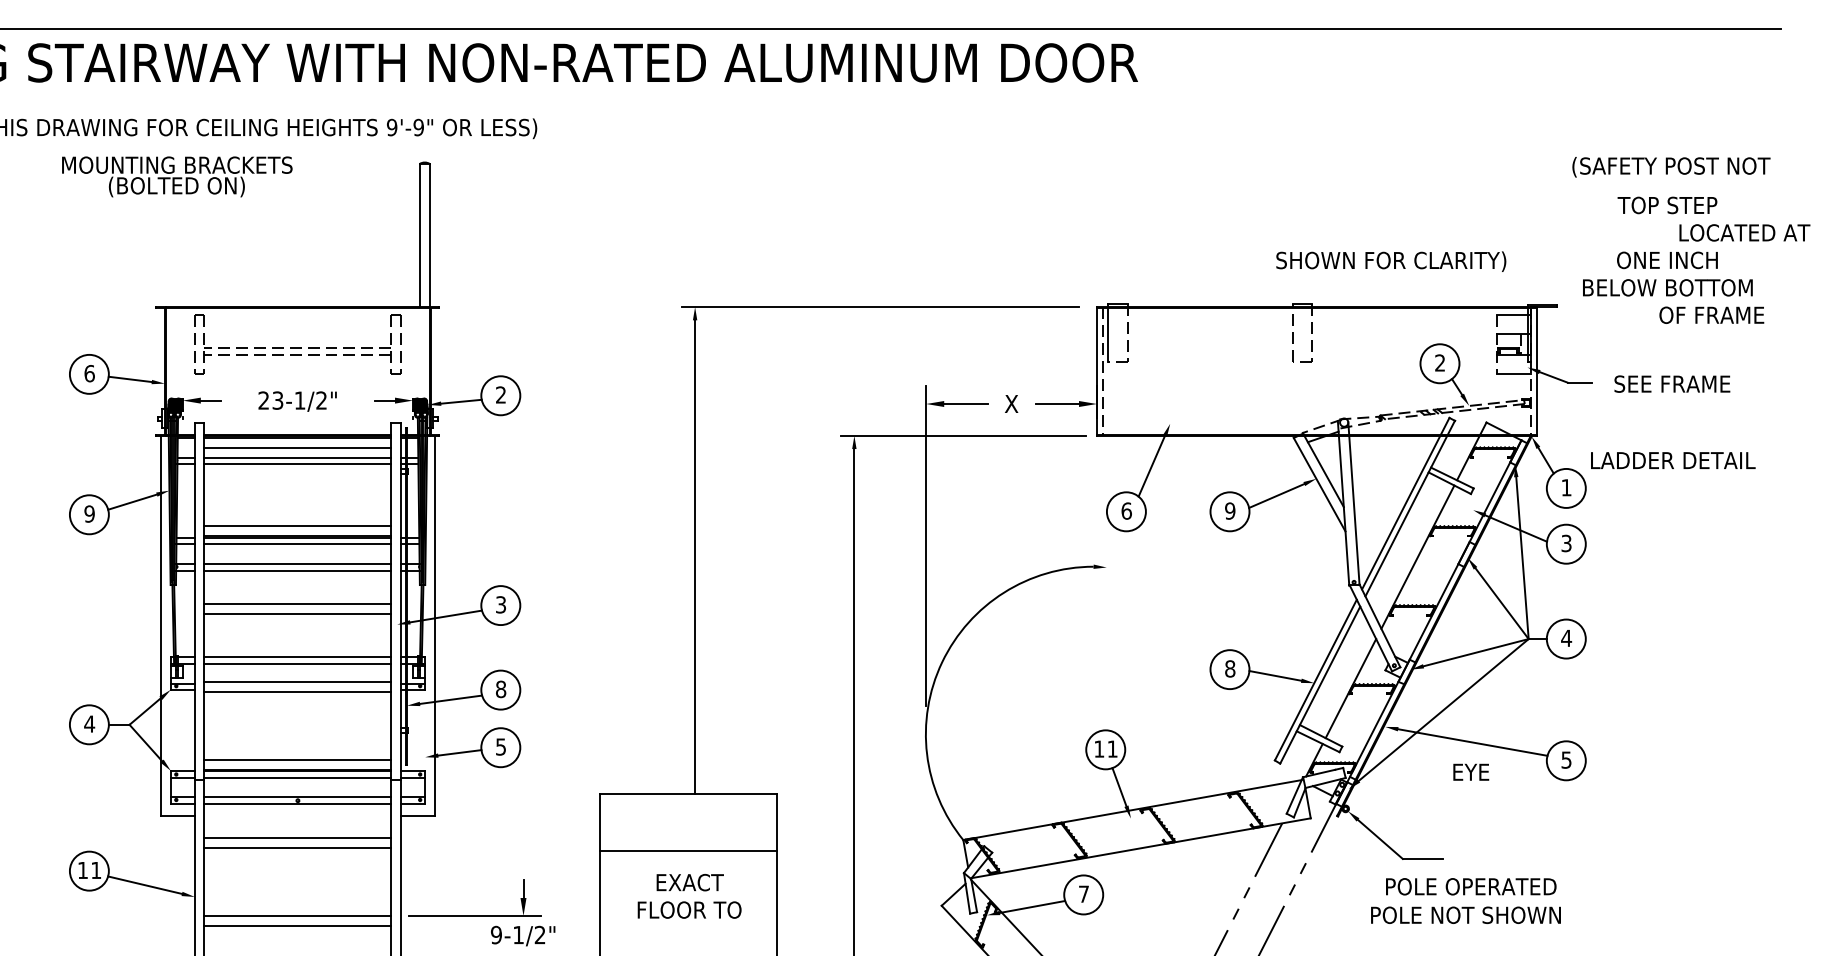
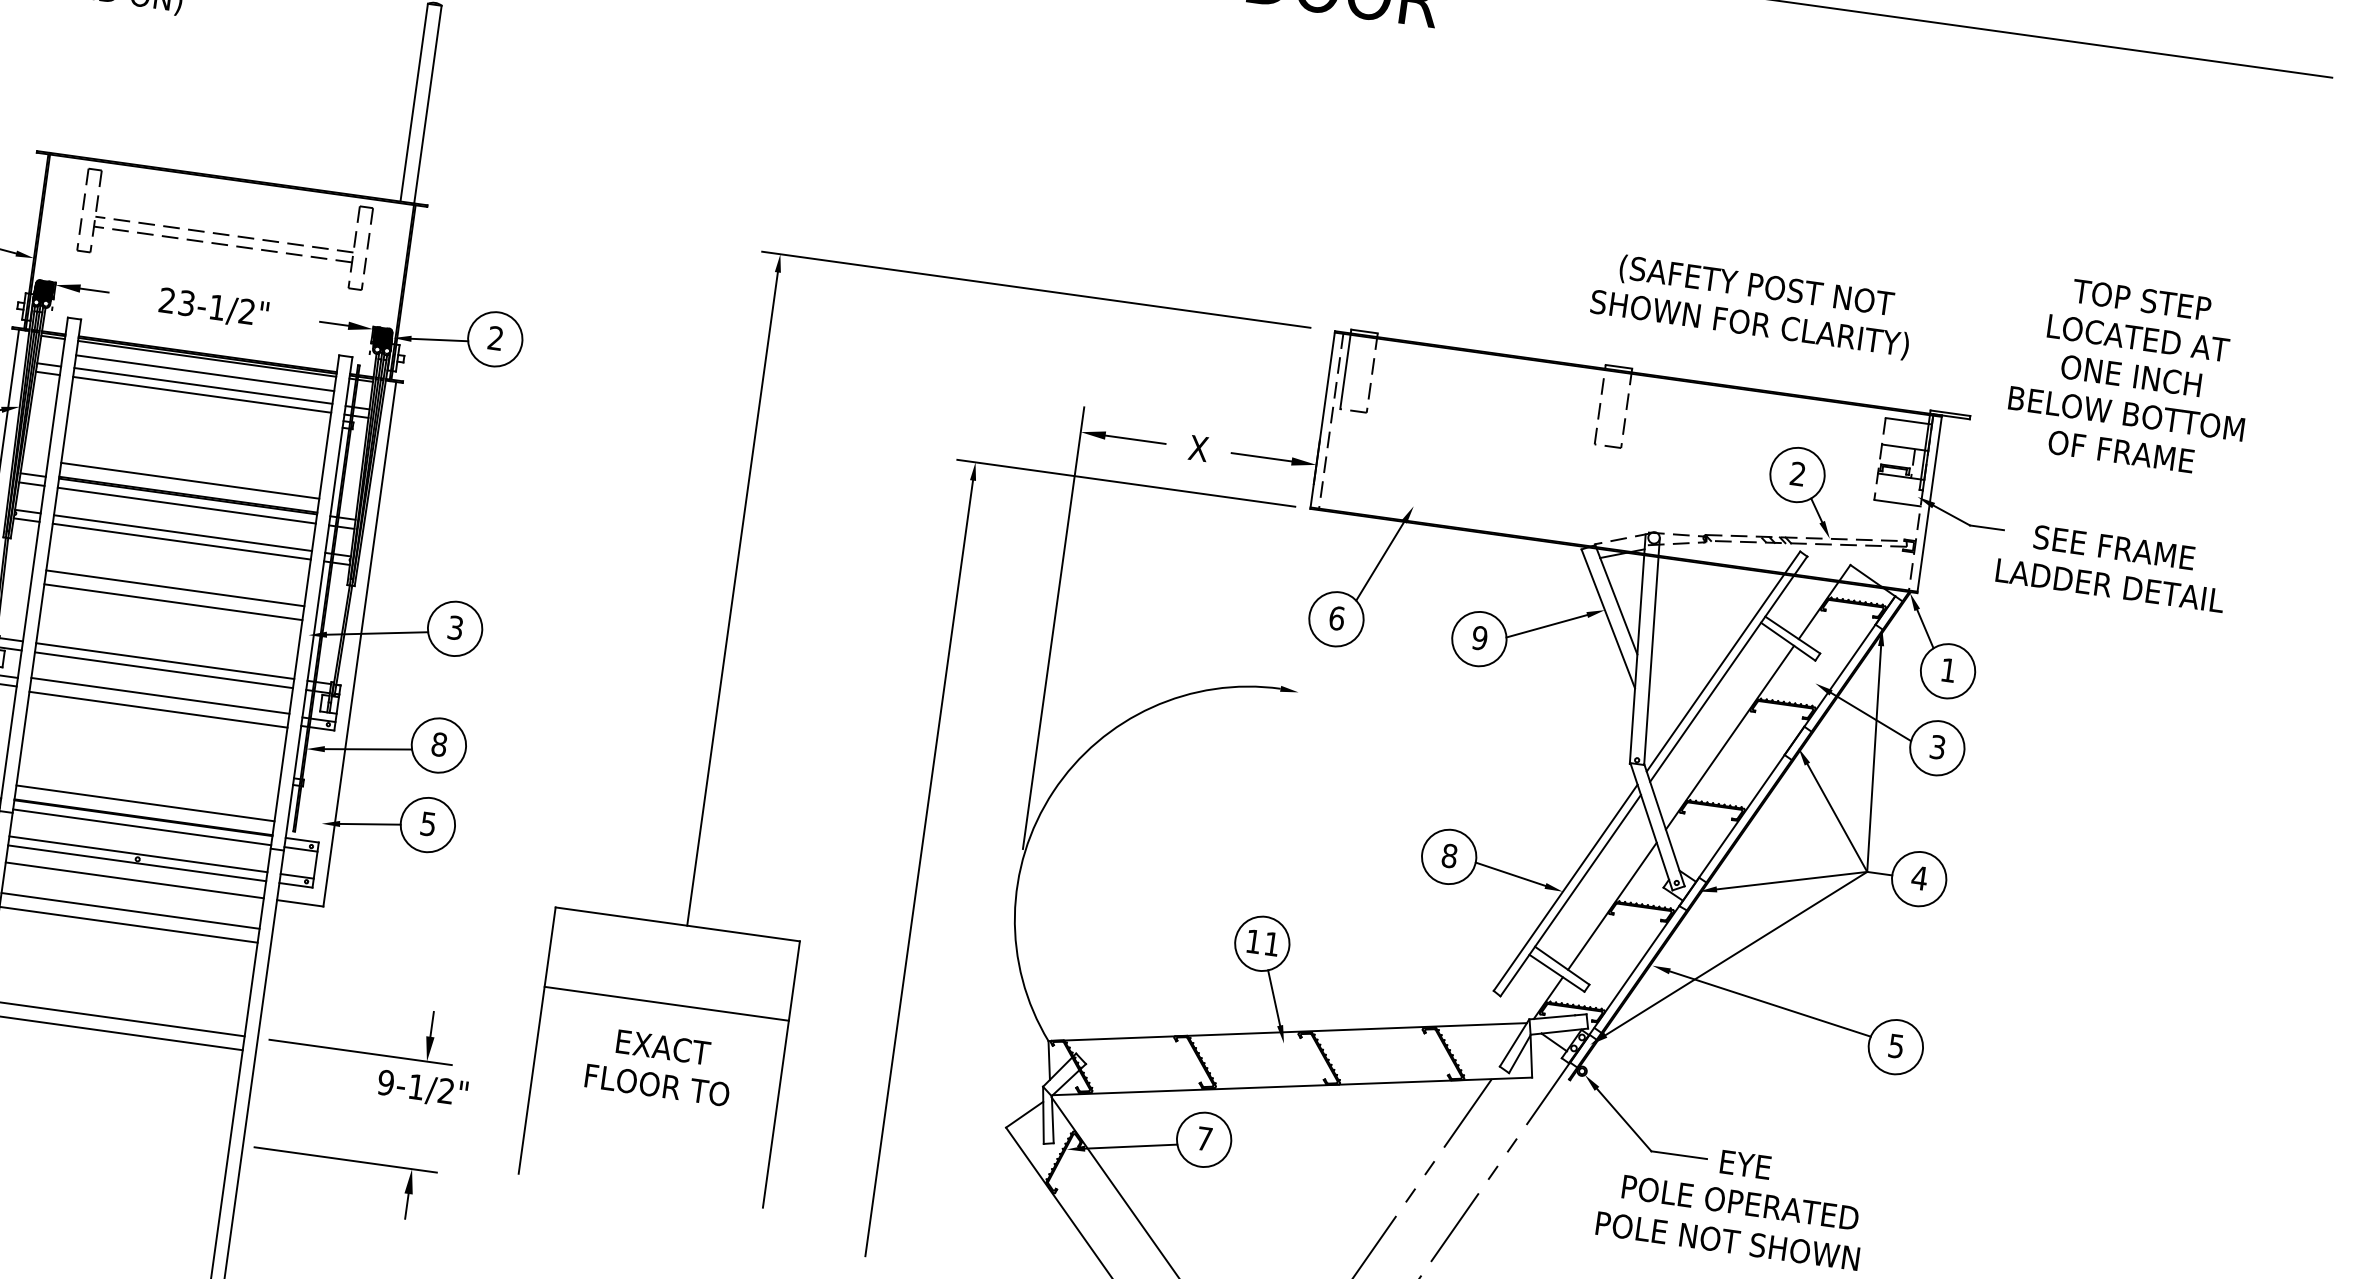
text: (1671, 167) -> (1756, 287), moved
text: (1744, 232) -> (2138, 337), moved
text: (1711, 314) -> (2120, 450), moved
text: (1673, 460) -> (2110, 585), moved
text: (1471, 771) -> (1746, 1163), moved
line: (297, 815) -> (134, 879), added

